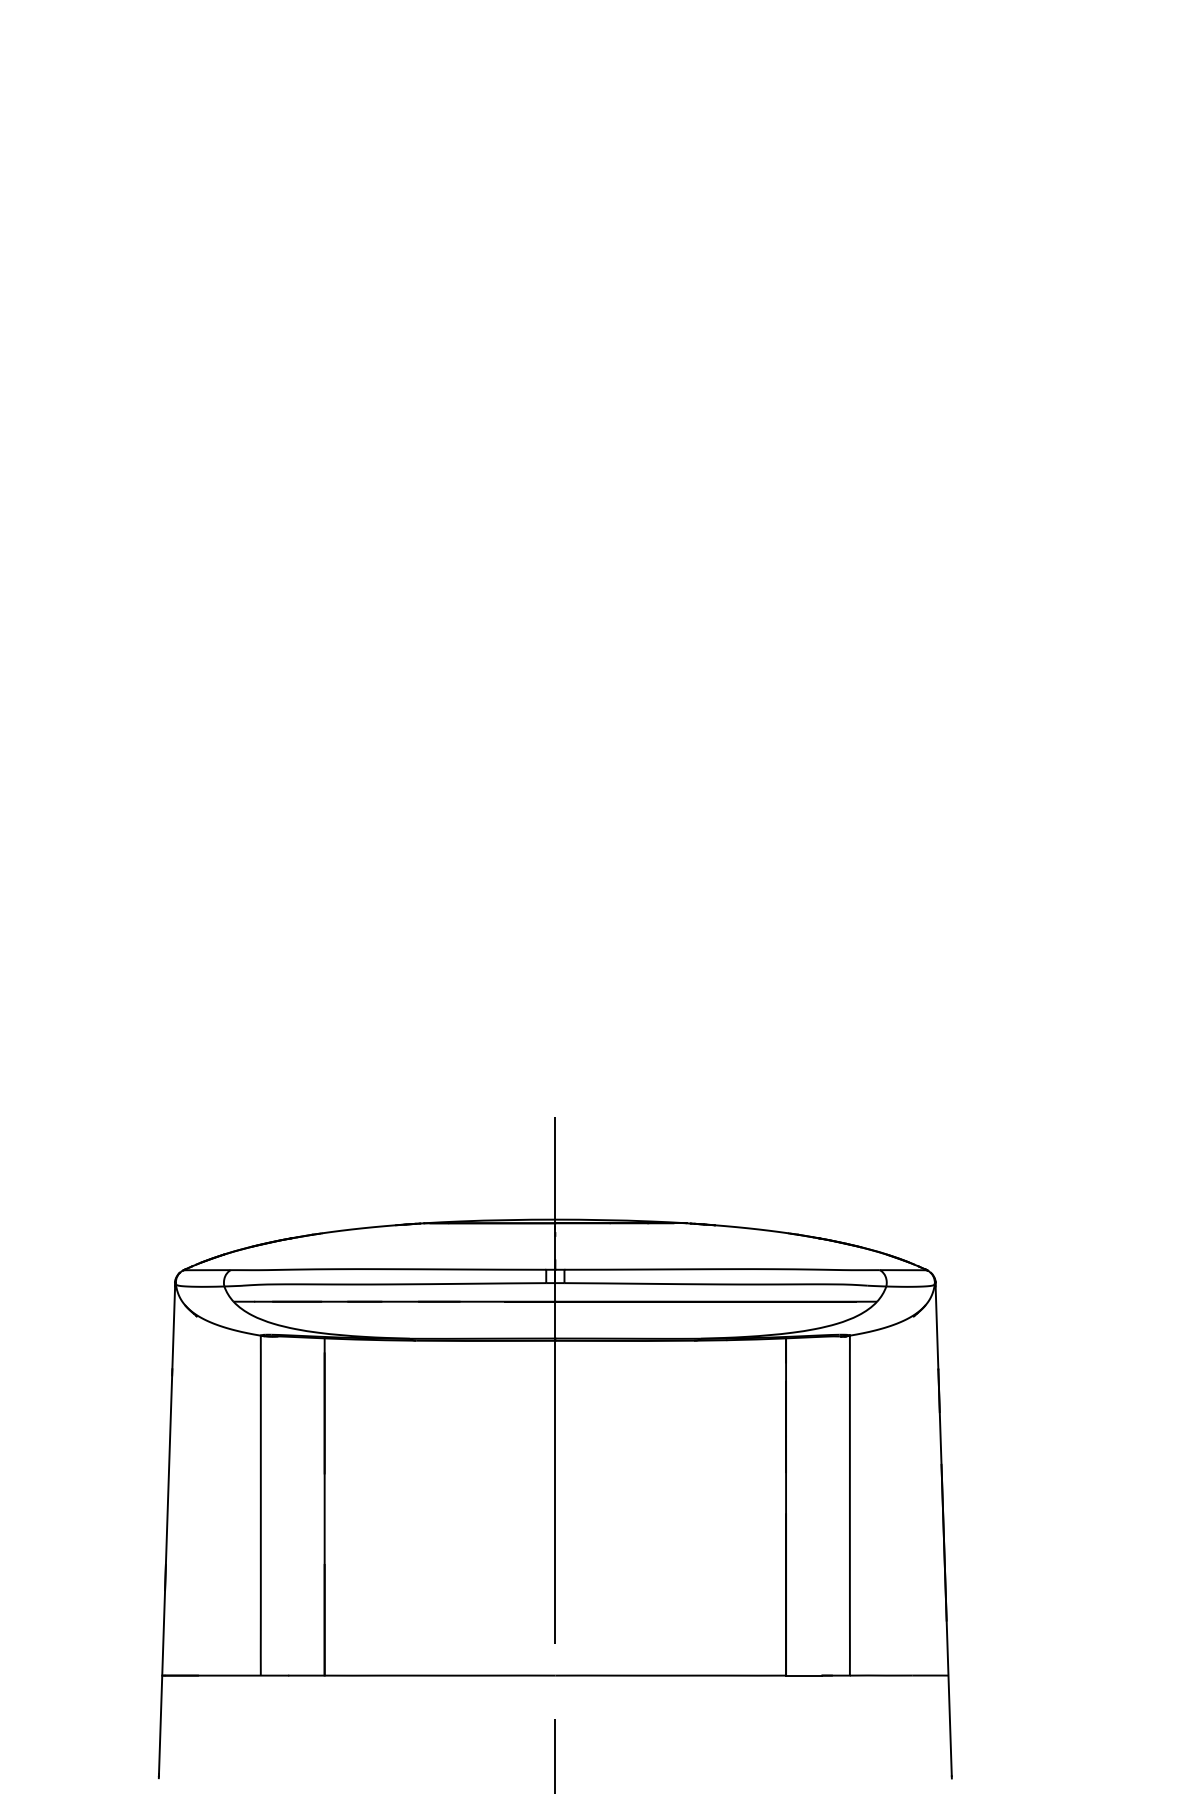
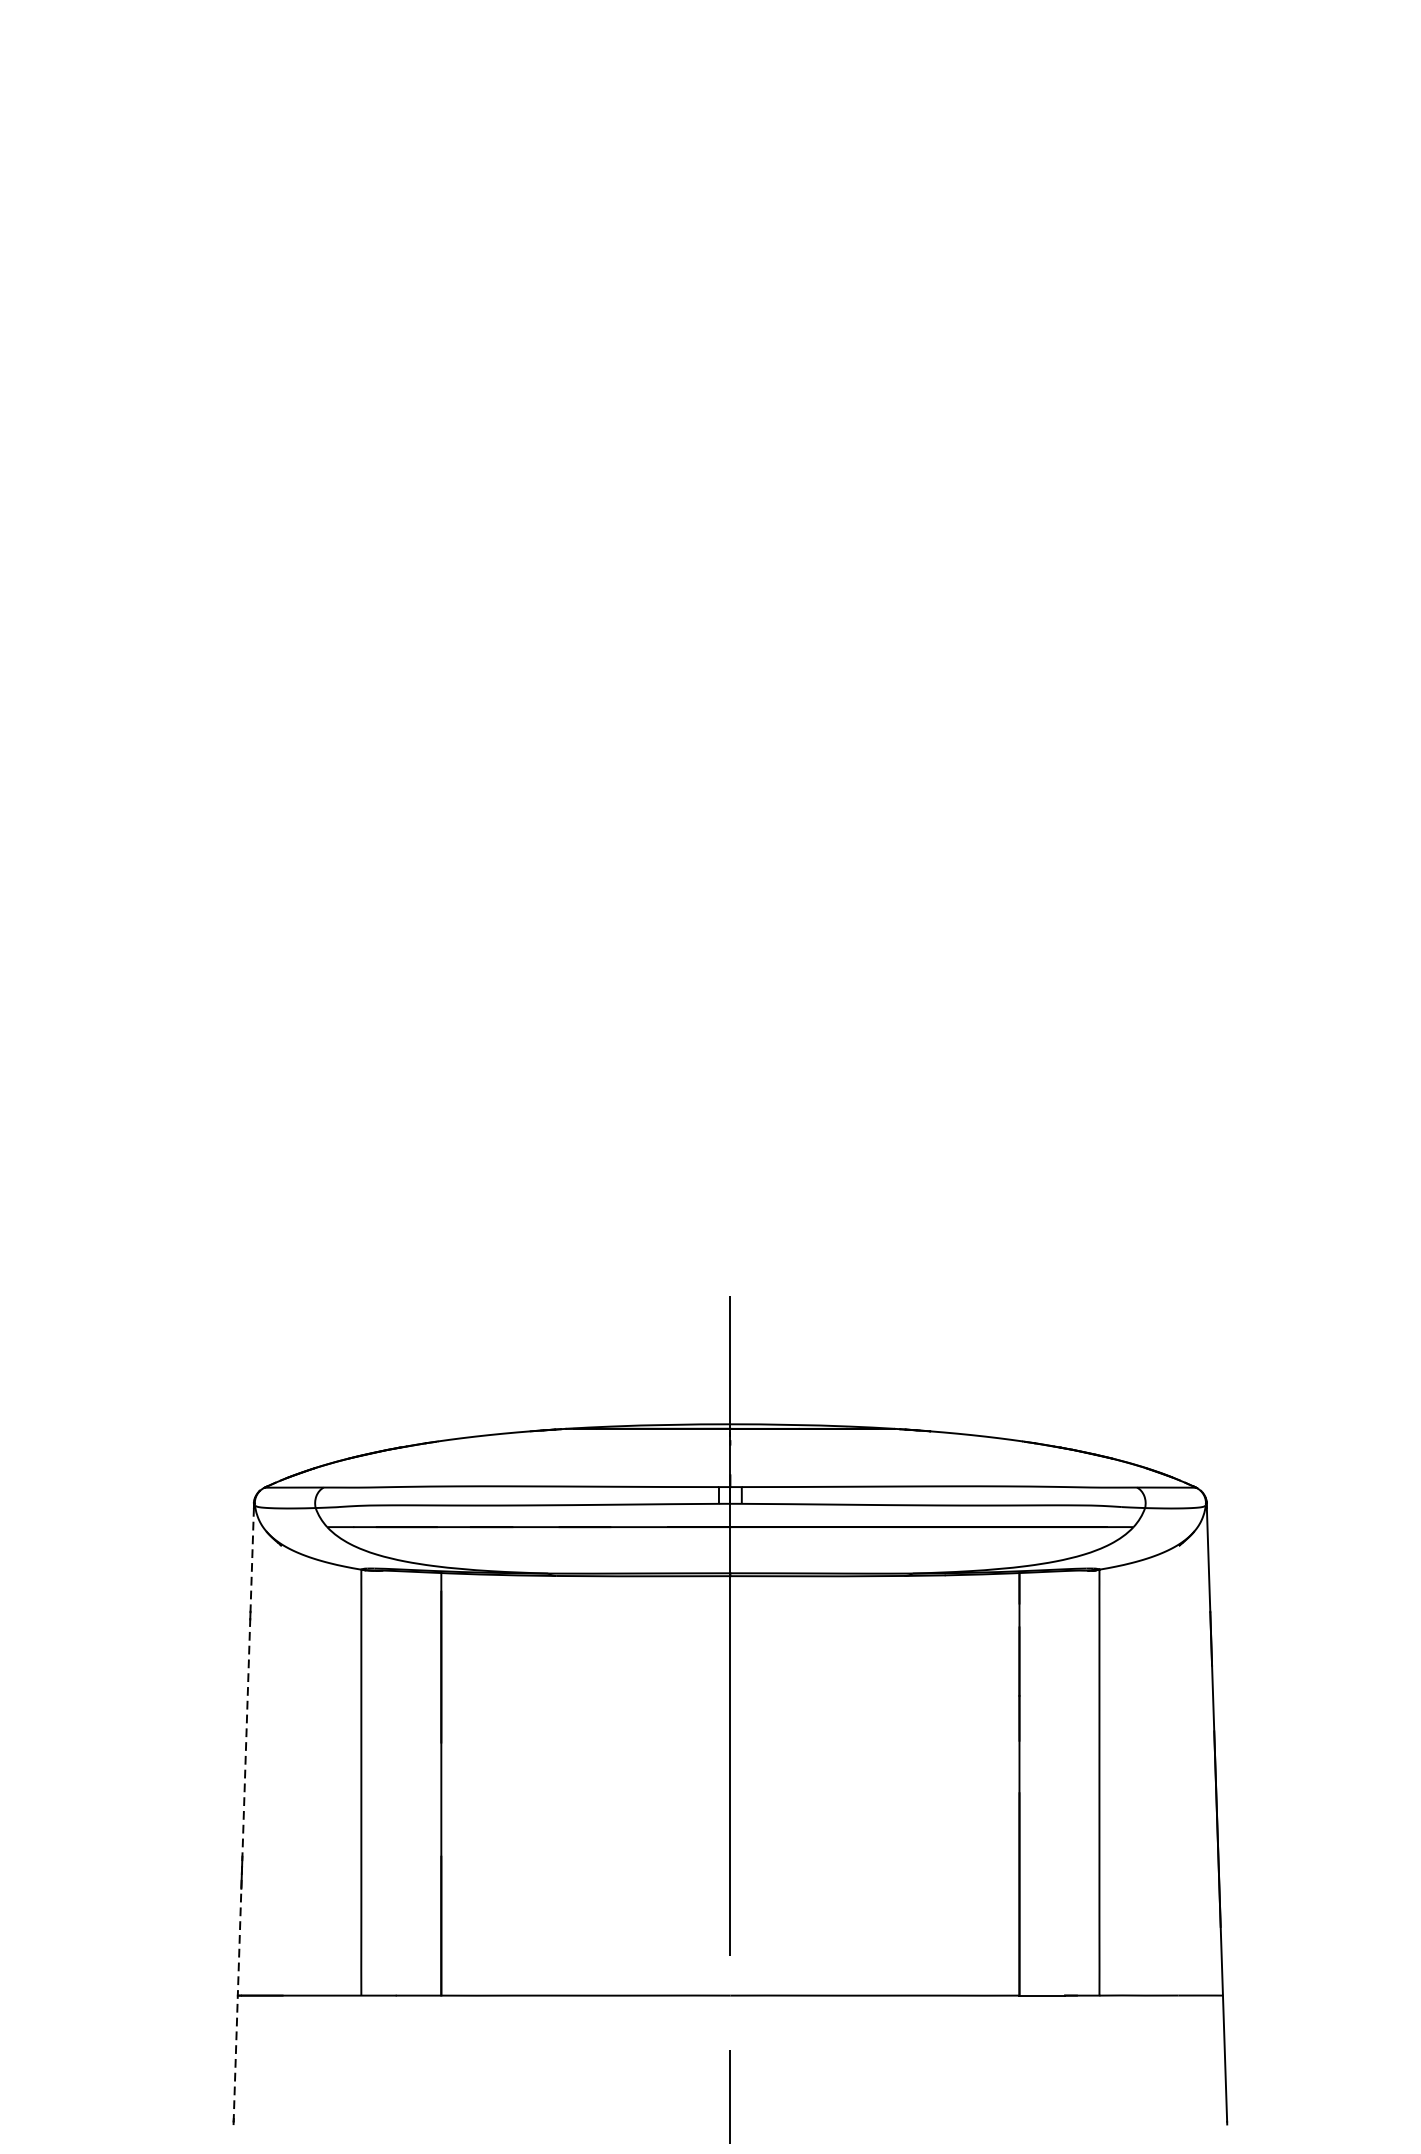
line: (167, 1531) -> (244, 1815), solid -> dashed

